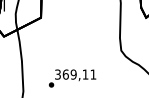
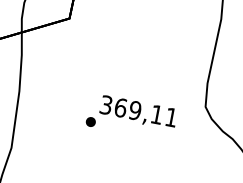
text: (72, 78) -> (131, 117), moved

